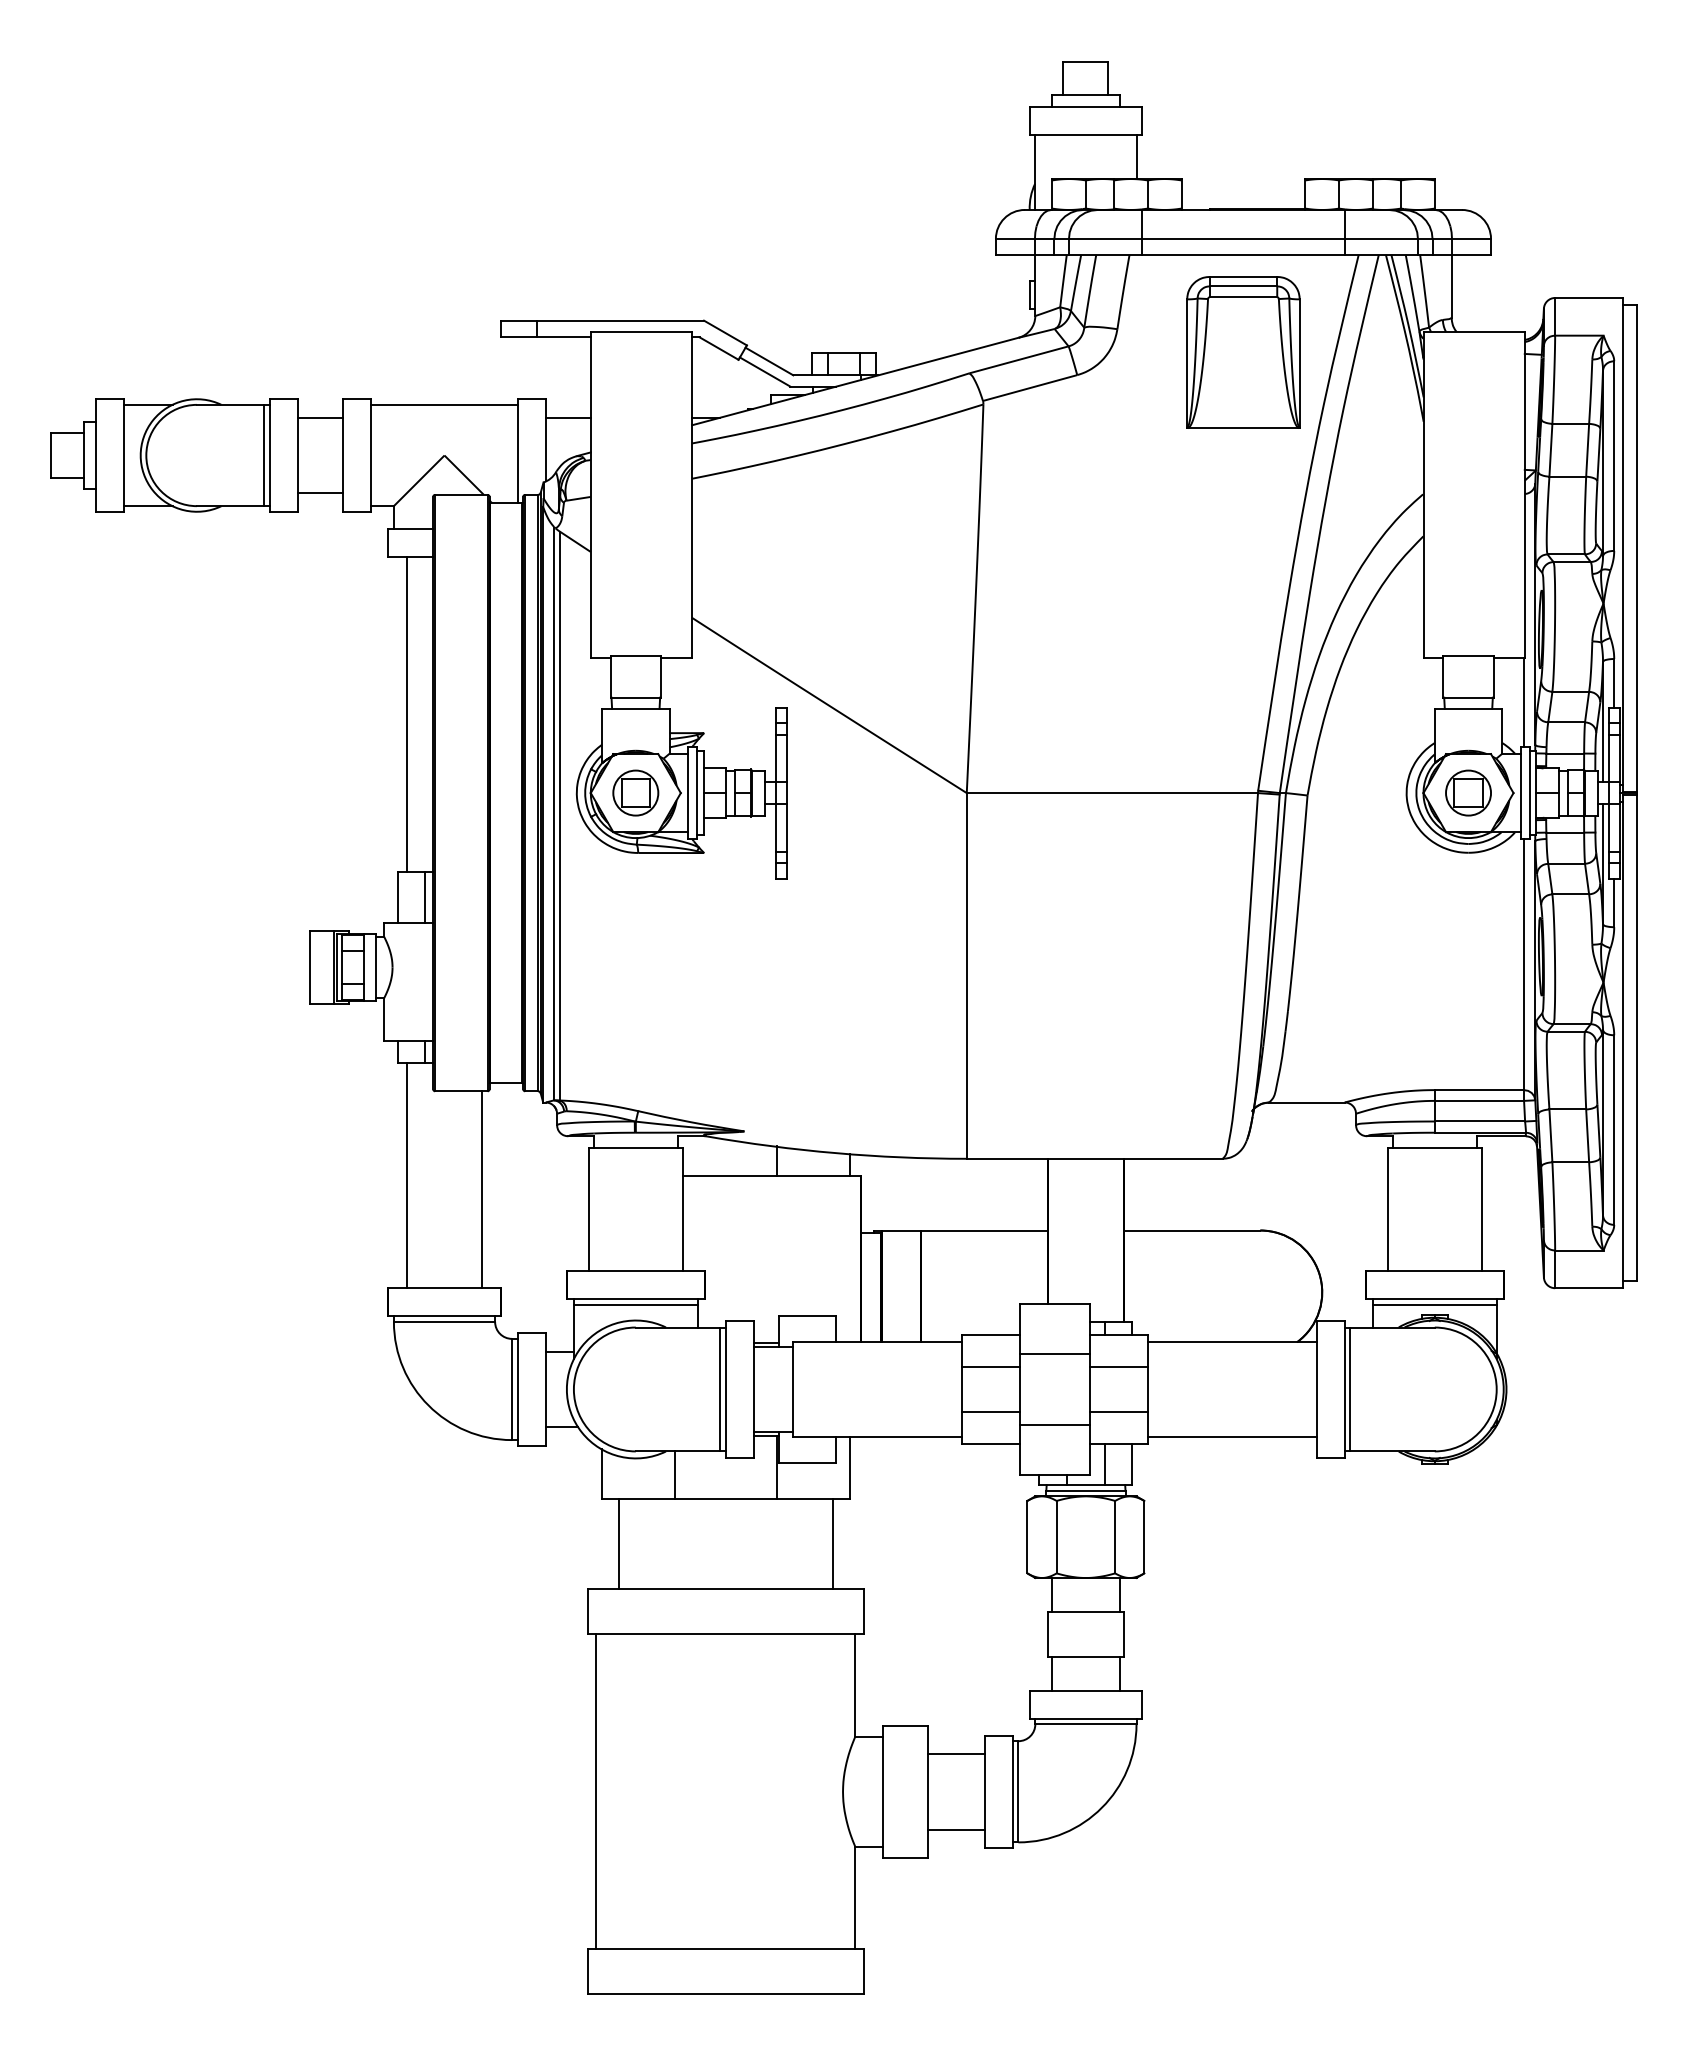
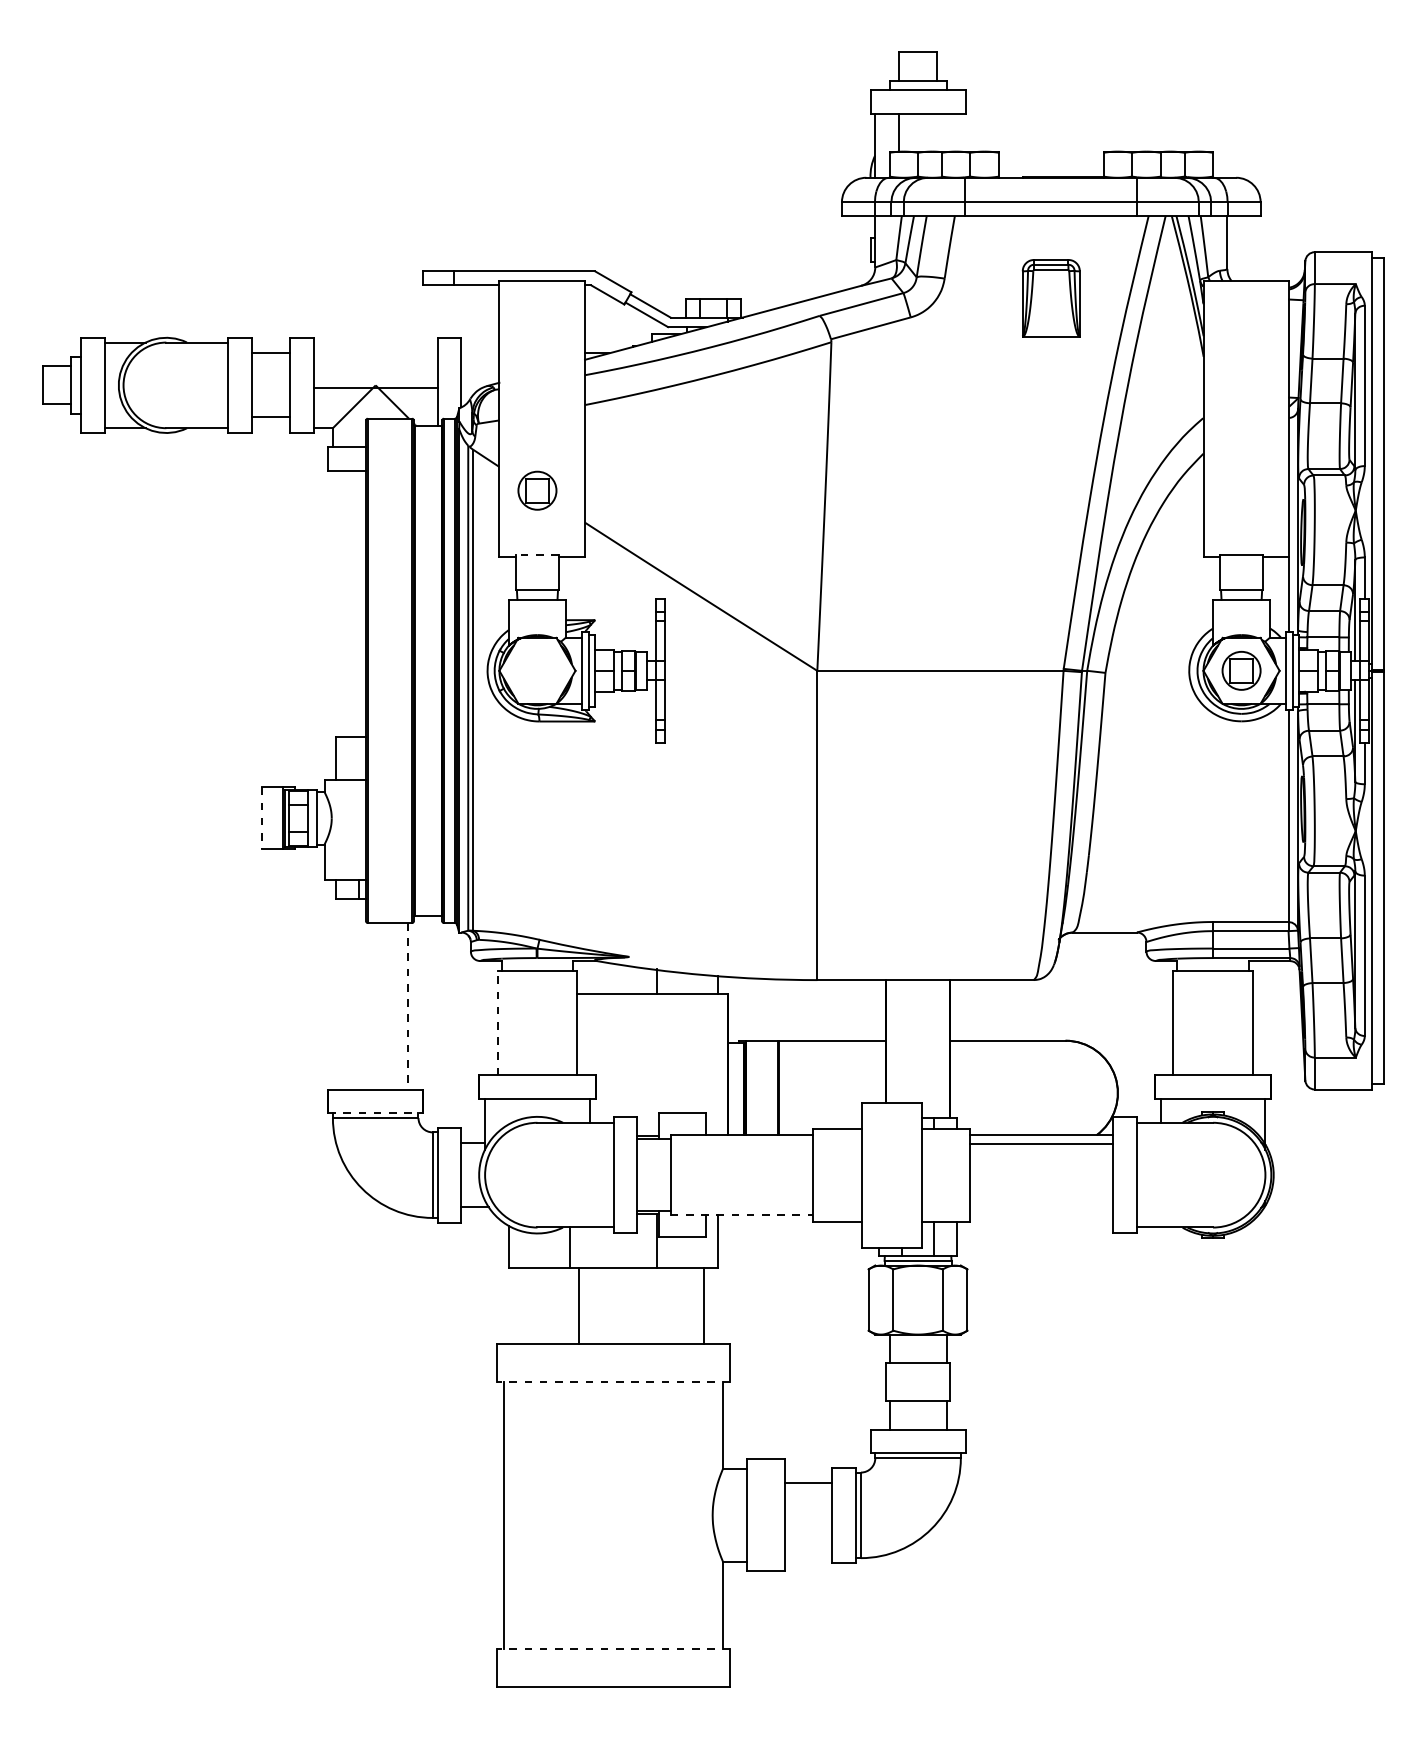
line: (1136, 156) -> (899, 132), moved
part: (1243, 352) -> (1051, 298), size x0.6
line: (444, 404) -> (375, 387), moved
line: (567, 417) -> (479, 353), removed
line: (264, 455) -> (223, 385), removed
line: (635, 656) -> (537, 555), solid -> dashed
line: (406, 713) -> (343, 603), removed
part: (635, 792) -> (537, 490), moved
line: (425, 896) -> (359, 758), removed
line: (309, 967) -> (261, 818), solid -> dashed
line: (406, 1175) -> (343, 994), removed
line: (482, 1190) -> (407, 1006), solid -> dashed
line: (588, 1209) -> (497, 1022), solid -> dashed
line: (635, 1305) -> (537, 1104), removed
line: (1434, 1305) -> (1212, 1104), removed
line: (445, 1316) -> (376, 1113), solid -> dashed
line: (1054, 1353) -> (891, 1144), removed
line: (990, 1366) -> (837, 1155), removed
line: (1118, 1366) -> (945, 1155), removed
line: (720, 1389) -> (609, 1175), removed
line: (1350, 1389) -> (1141, 1175), removed
line: (990, 1412) -> (837, 1194), removed
line: (1118, 1412) -> (945, 1194), removed
line: (1054, 1425) -> (891, 1205), removed
line: (878, 1436) -> (742, 1214), solid -> dashed
line: (1231, 1436) -> (1041, 1143), moved
line: (618, 1544) -> (578, 1306), moved
line: (725, 1634) -> (613, 1382), solid -> dashed
line: (956, 1829) -> (808, 1547), removed
line: (725, 1949) -> (613, 1648), solid -> dashed

